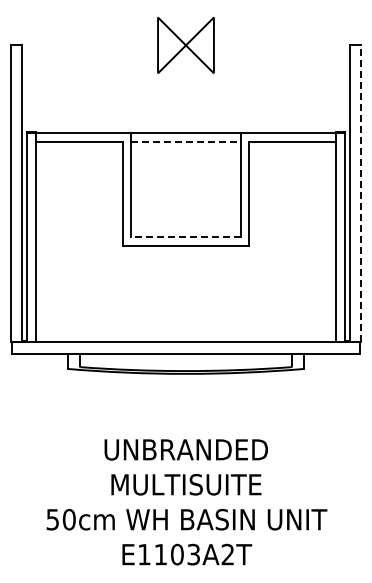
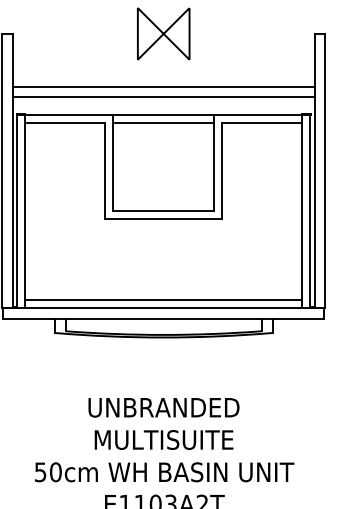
line: (185, 102) -> (163, 86), added
line: (185, 113) -> (163, 96), added
line: (186, 141) -> (164, 122), dashed -> solid
line: (360, 193) -> (324, 170), dashed -> solid
line: (186, 236) -> (164, 210), dashed -> solid
line: (185, 333) -> (163, 300), added

